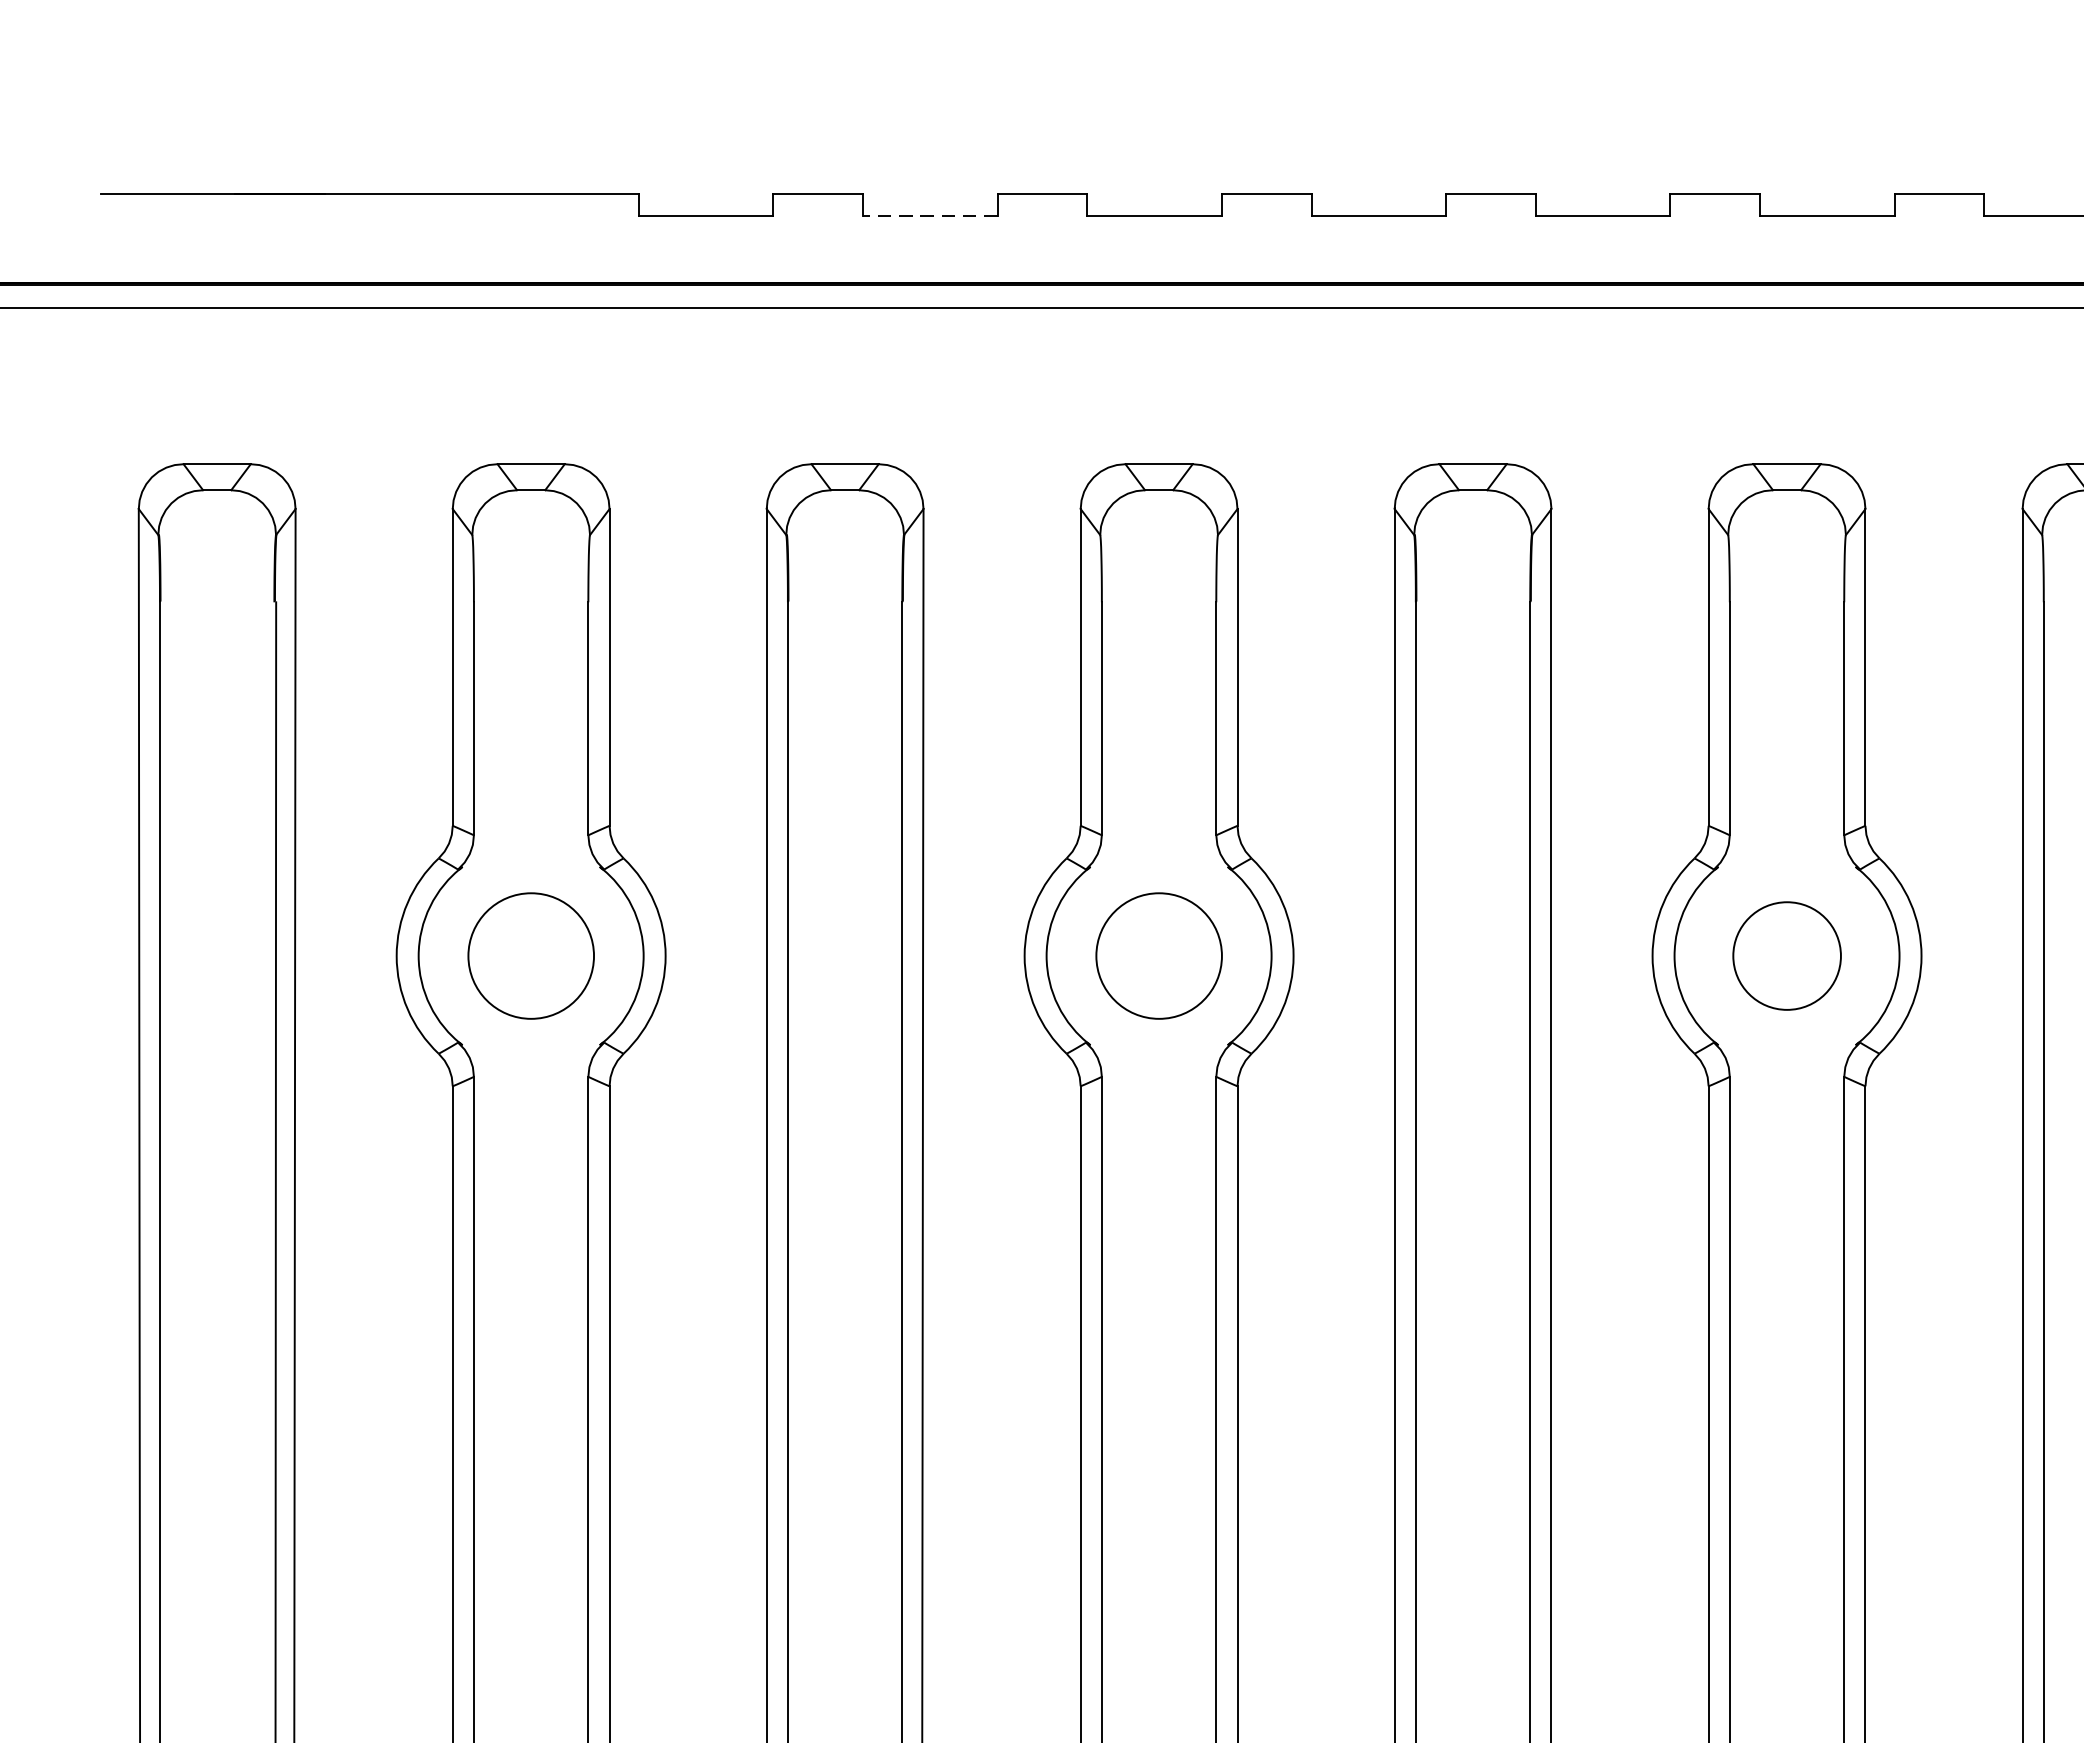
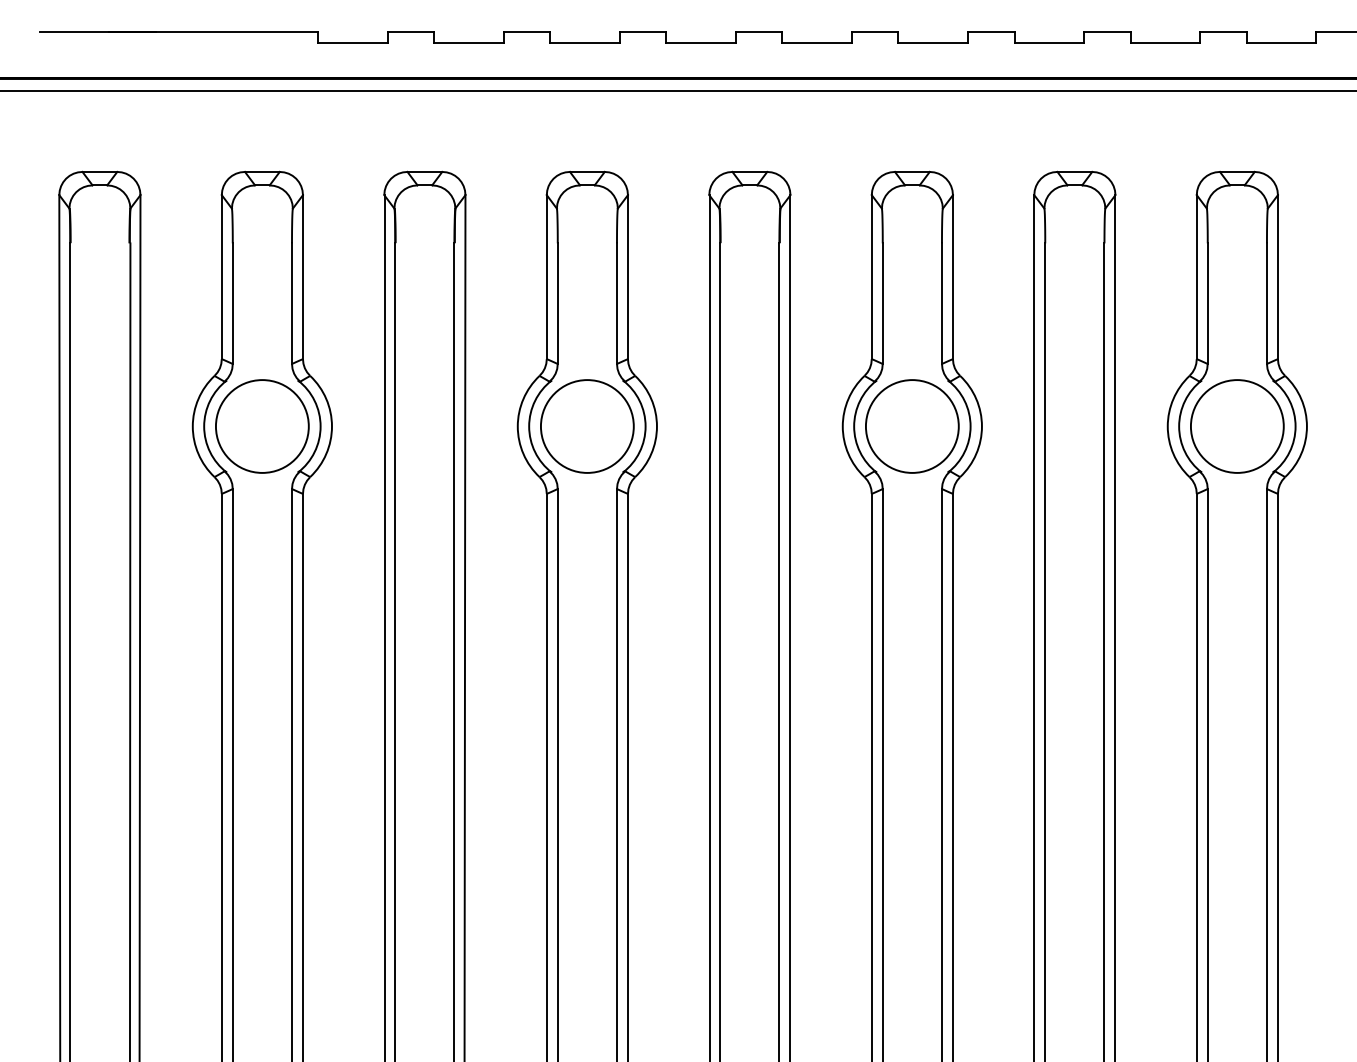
line: (931, 216) -> (469, 43), dashed -> solid
circle: (531, 956) -> (262, 426), size x1.43
circle: (1159, 956) -> (587, 426), size x1.43
circle: (1787, 956) -> (912, 426), size x1.67

